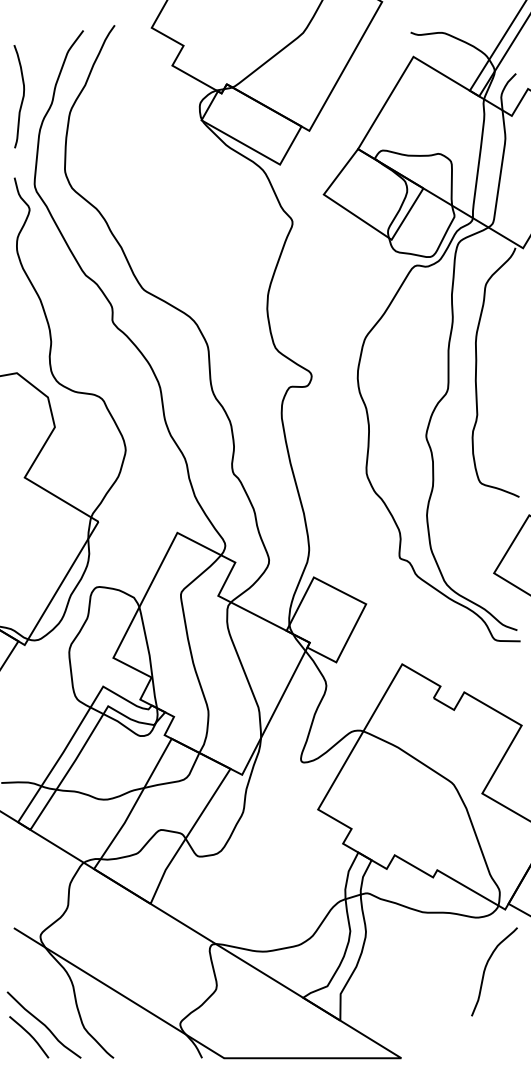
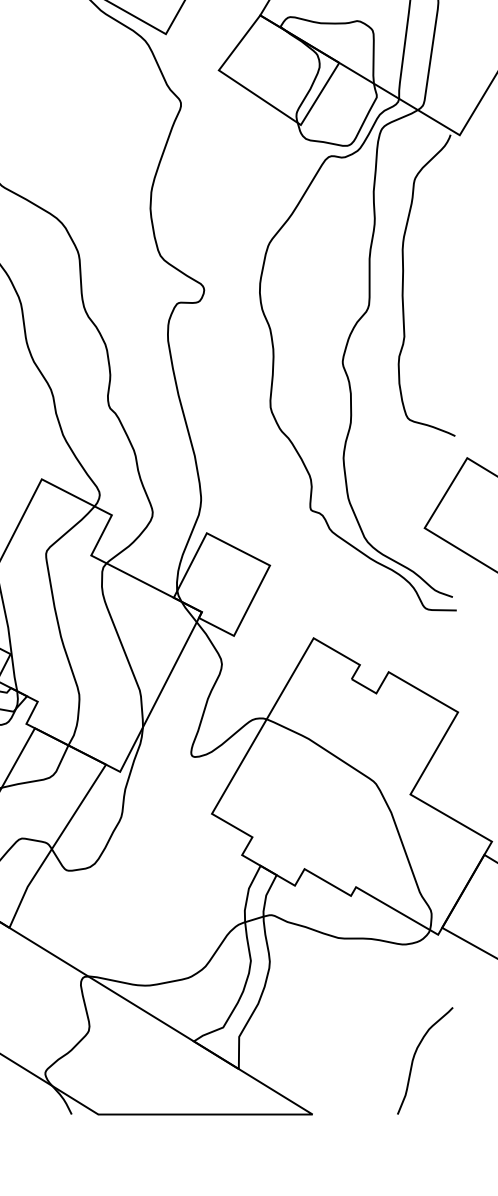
curve: (486, 968) -> (415, 1056), moved

